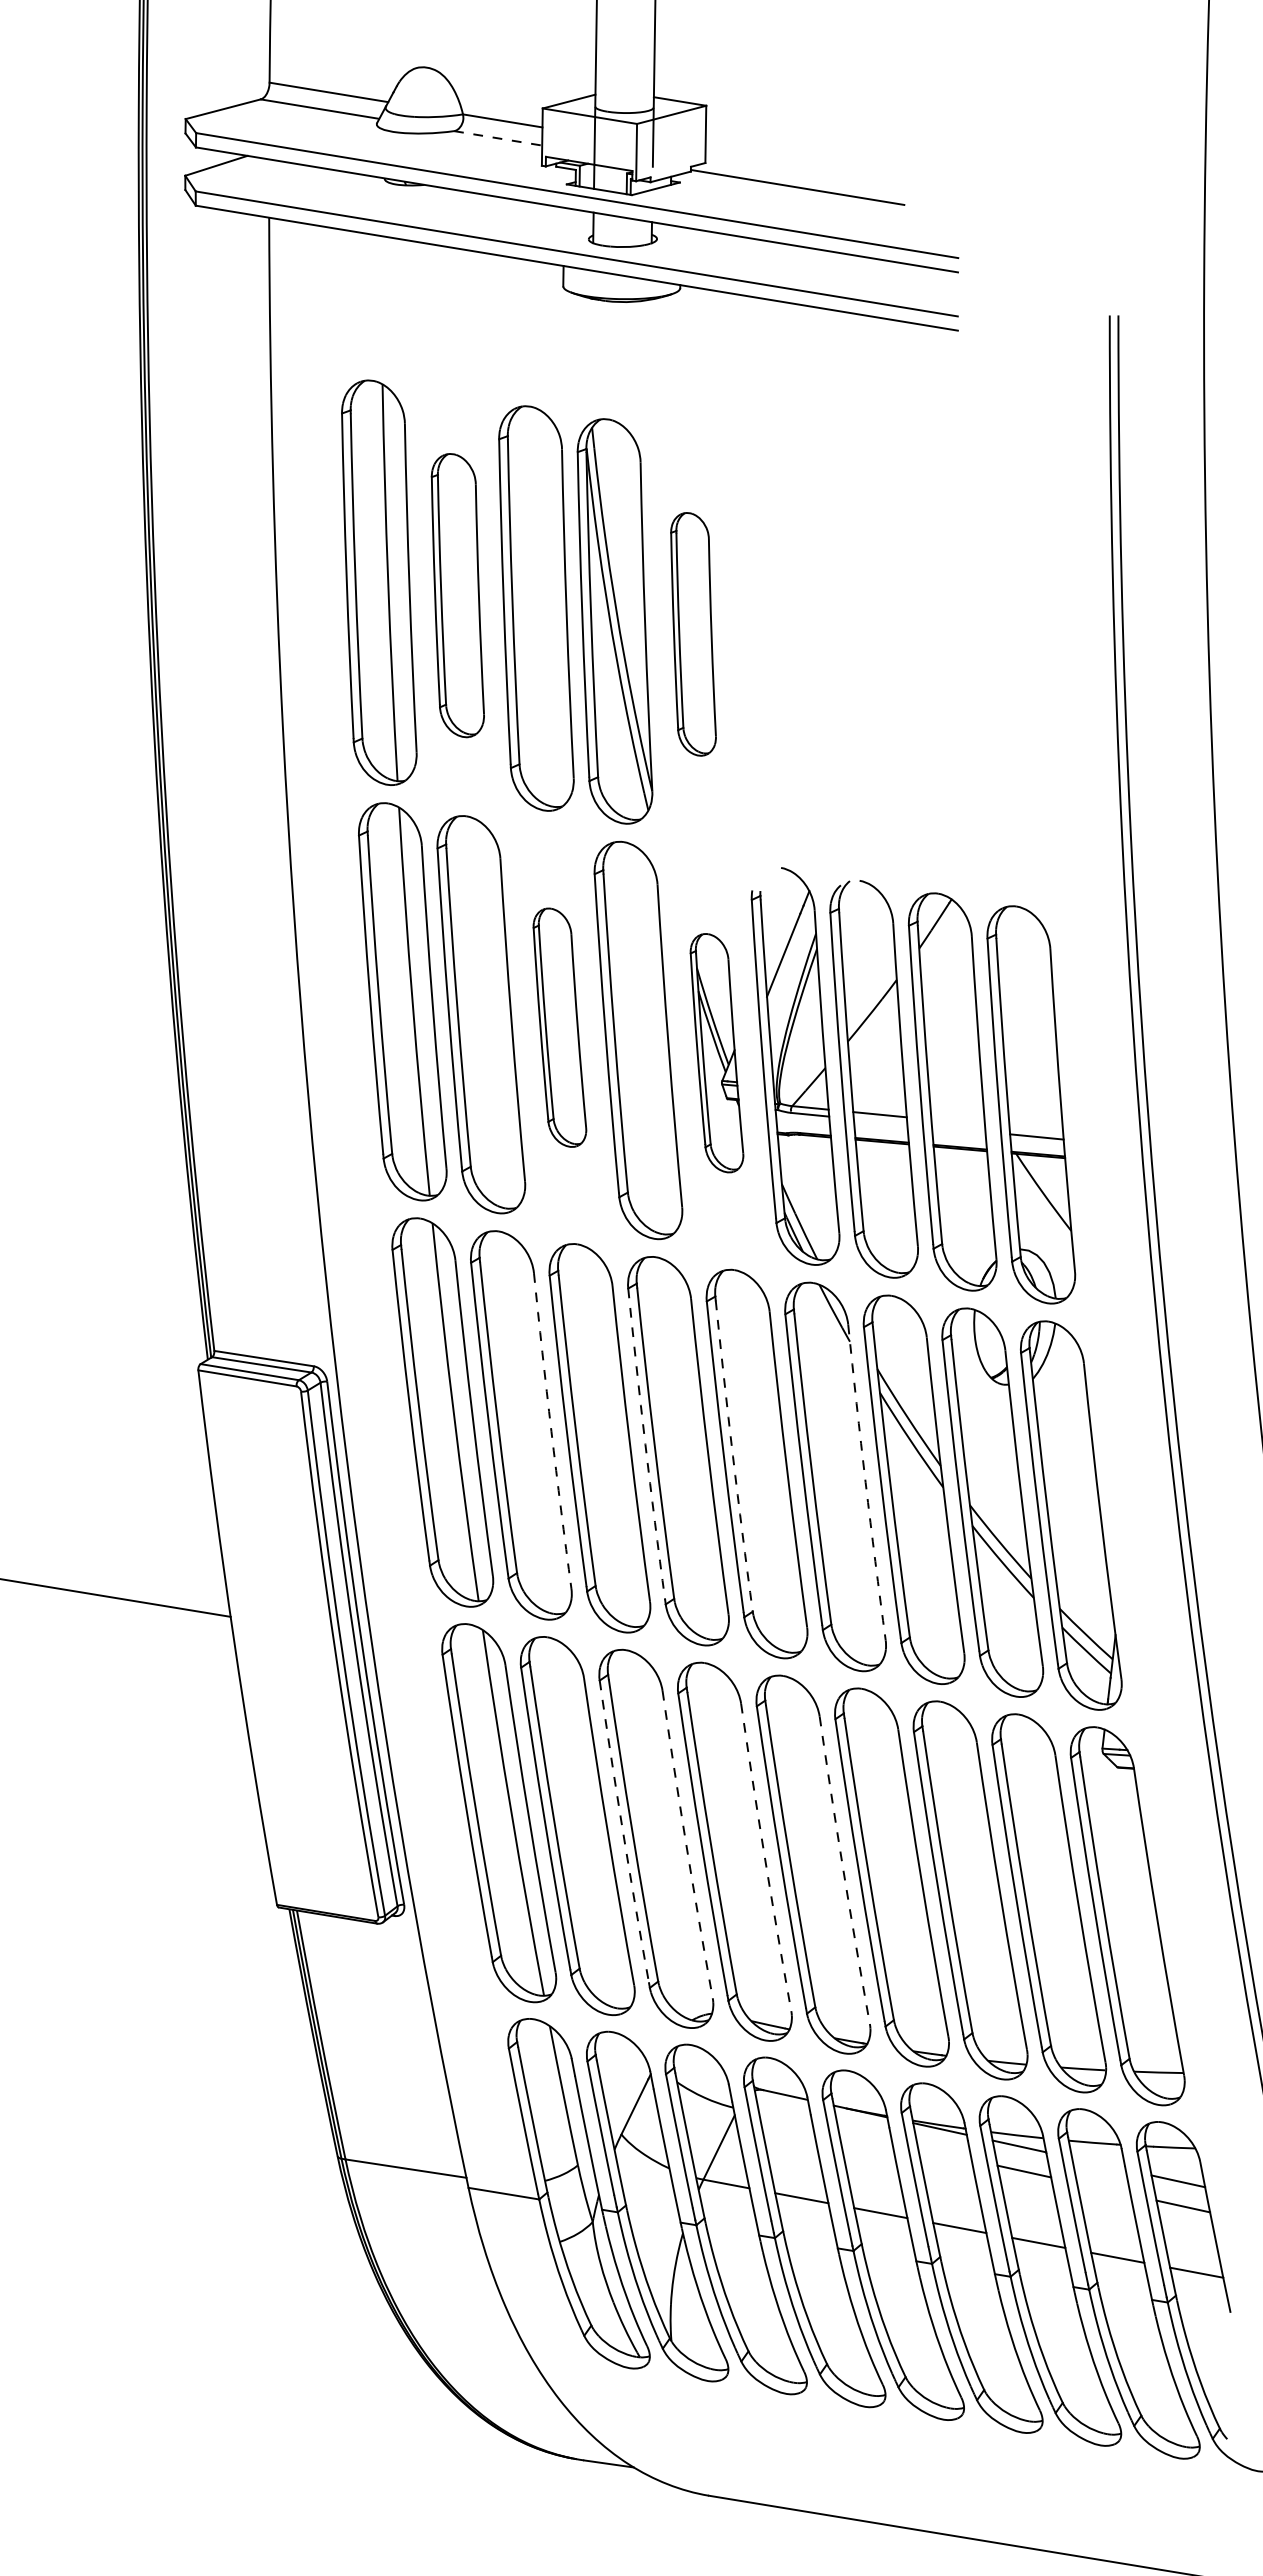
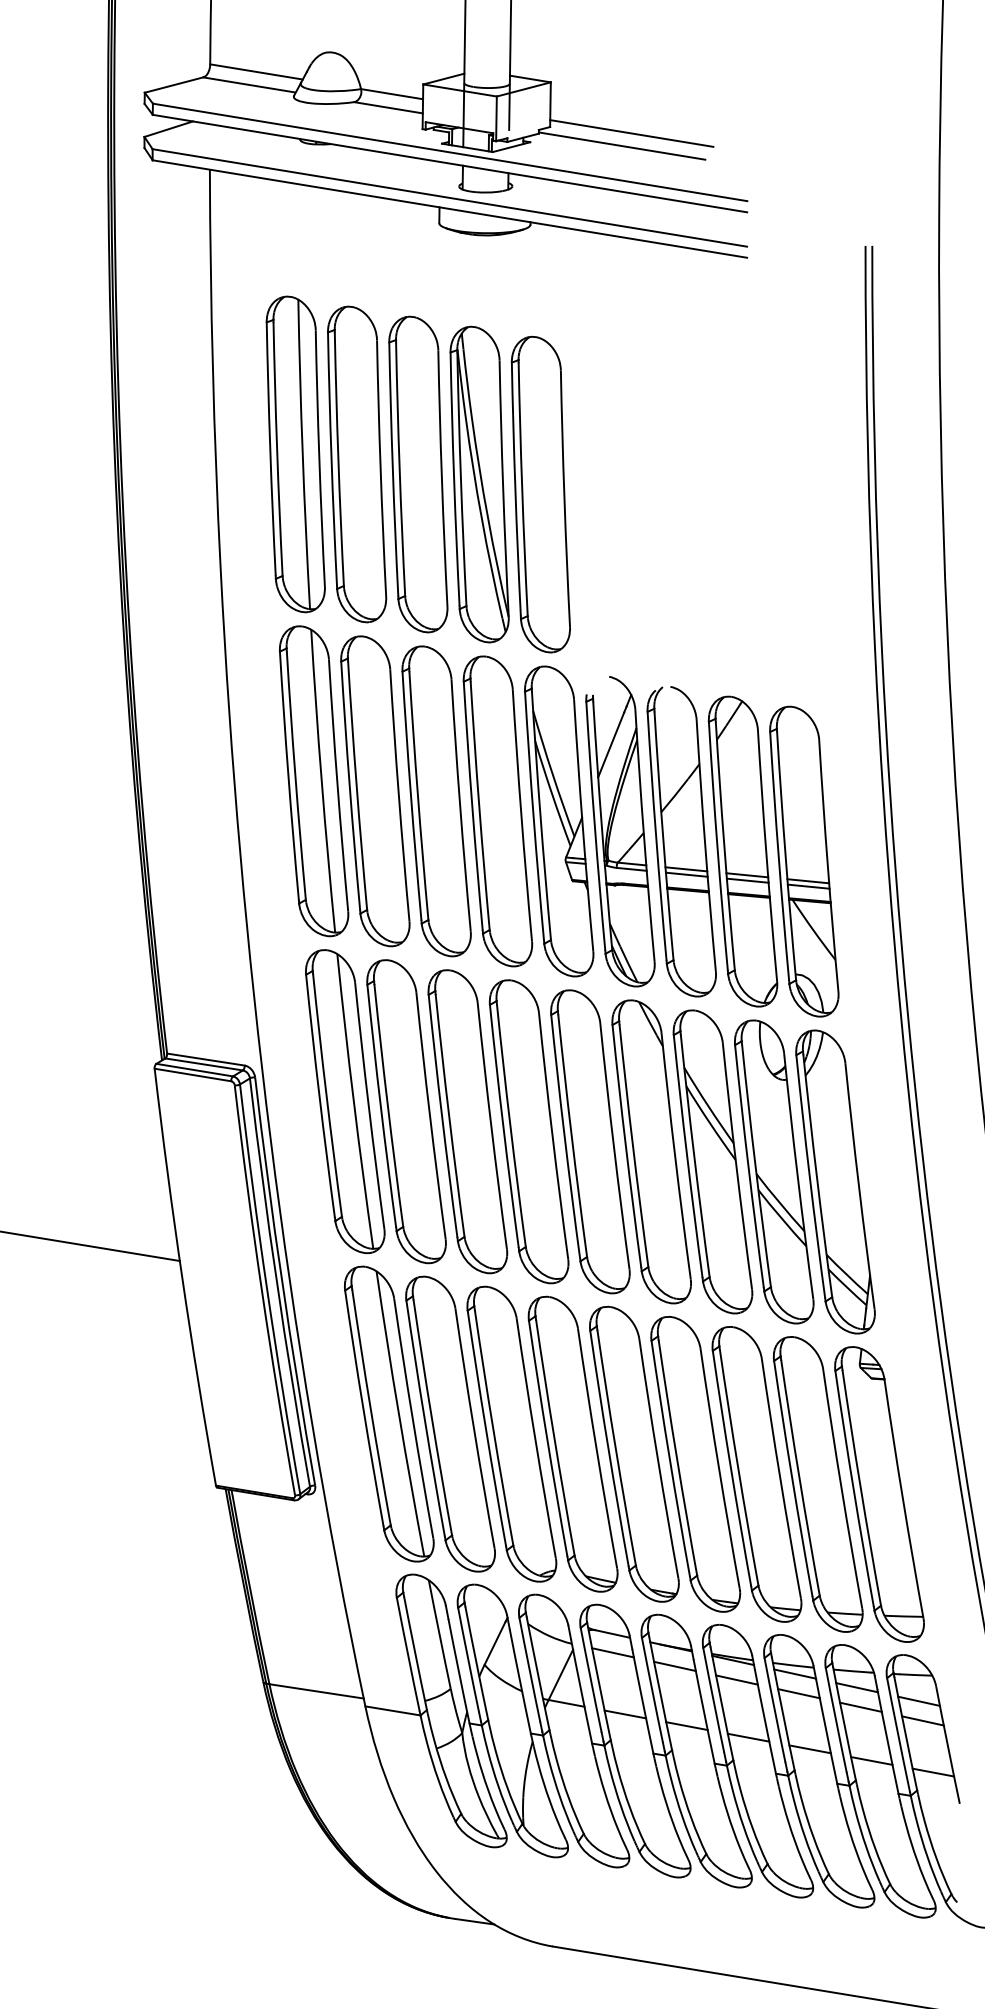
line: (498, 138) -> (388, 107), dashed -> solid
line: (809, 171) -> (631, 133), added
part: (457, 595) -> (356, 464), size x1.43
part: (693, 634) -> (540, 494), size x1.67
part: (559, 1027) -> (436, 801), size x1.67
part: (716, 1052) -> (558, 820), size x1.67
line: (880, 1121) -> (686, 874), added
line: (957, 1121) -> (746, 874), added
line: (958, 1128) -> (747, 880), added
line: (1036, 1129) -> (808, 880), added
arc: (551, 1431) -> (430, 1116), dashed -> solid
arc: (645, 1444) -> (503, 1126), dashed -> solid
arc: (732, 1456) -> (571, 1135), dashed -> solid
arc: (865, 1482) -> (675, 1156), dashed -> solid
arc: (623, 1832) -> (486, 1429), dashed -> solid
arc: (686, 1844) -> (535, 1438), dashed -> solid
arc: (764, 1857) -> (596, 1448), dashed -> solid
arc: (843, 1870) -> (657, 1458), dashed -> solid
line: (785, 2119) -> (612, 1653), added
line: (865, 2136) -> (675, 1666), added
line: (944, 2153) -> (736, 1679), added
line: (1098, 2163) -> (856, 1687), added
line: (1103, 2188) -> (860, 1706), added

